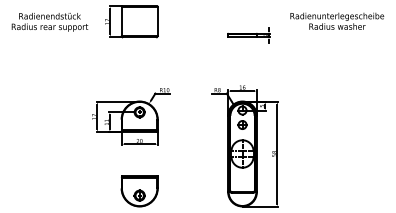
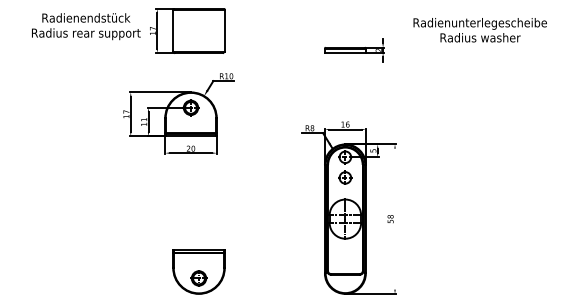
text: (50, 22) -> (86, 26), moved
part: (130, 116) -> (178, 113), moved
line: (277, 153) -> (395, 218), removed

